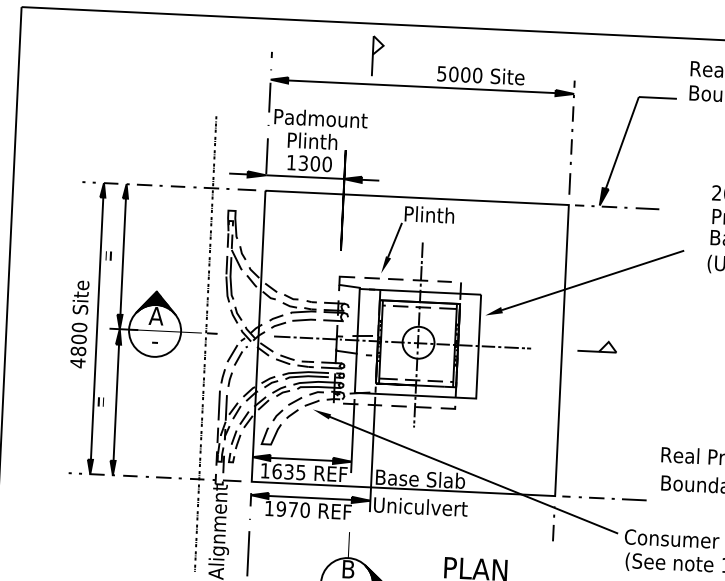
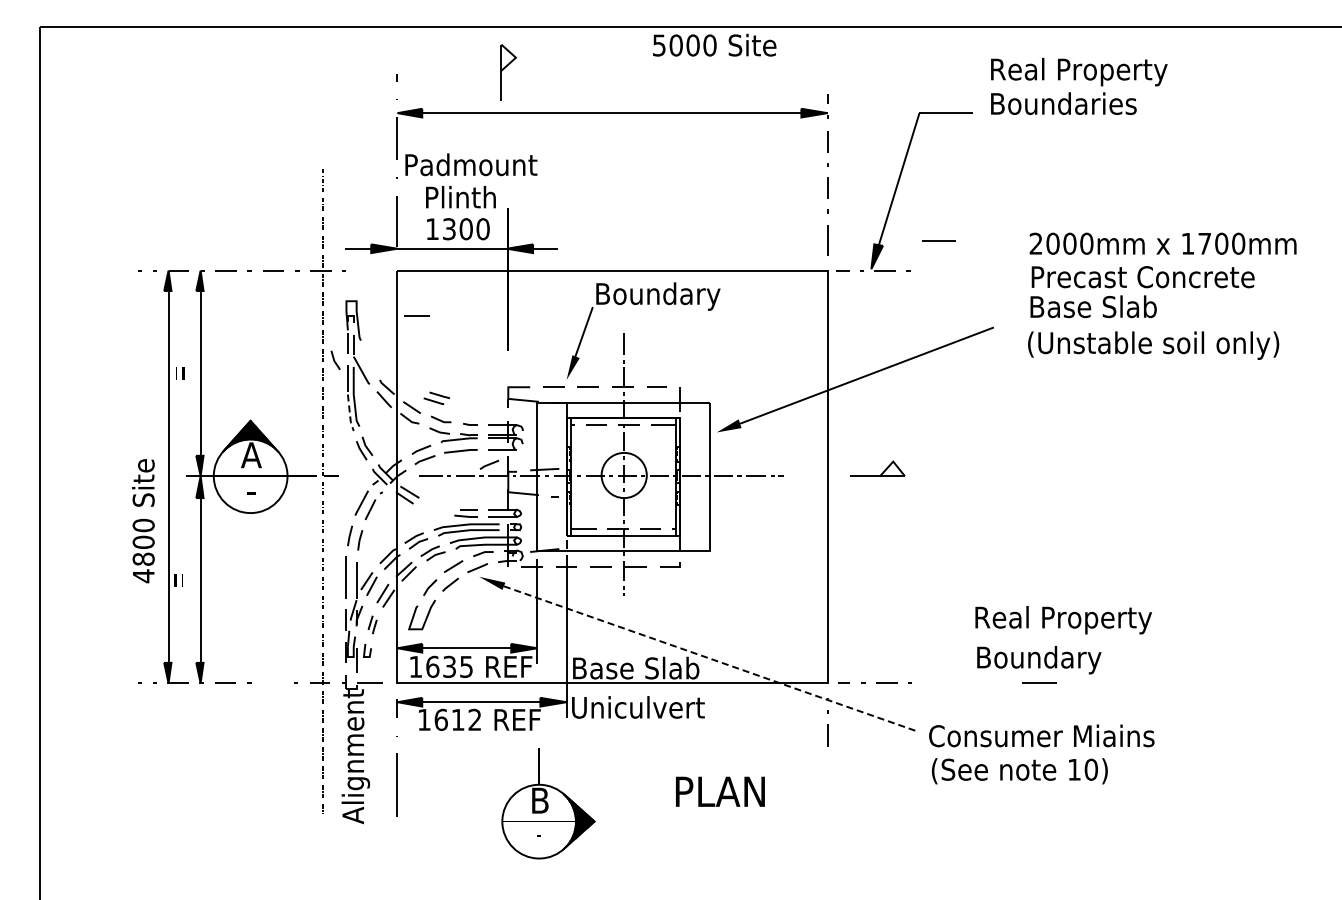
part: (377, 56) -> (508, 72), moved
text: (480, 74) -> (714, 44), moved
line: (246, 189) -> (416, 315), moved
line: (647, 208) -> (938, 240), moved
text: (449, 217) -> (659, 296), Plinth -> Boundary
line: (242, 252) -> (334, 359), moved
line: (226, 290) -> (349, 414), solid -> dashed
text: (79, 324) -> (143, 521), moved
line: (323, 330) -> (489, 464), added
part: (285, 359) -> (436, 397), moved
part: (236, 439) -> (372, 624), size x0.7
line: (474, 475) -> (711, 659), solid -> dashed
line: (163, 477) -> (272, 682), removed
line: (634, 499) -> (1039, 682), moved
text: (292, 509) -> (457, 719), 1970 -> 1612

